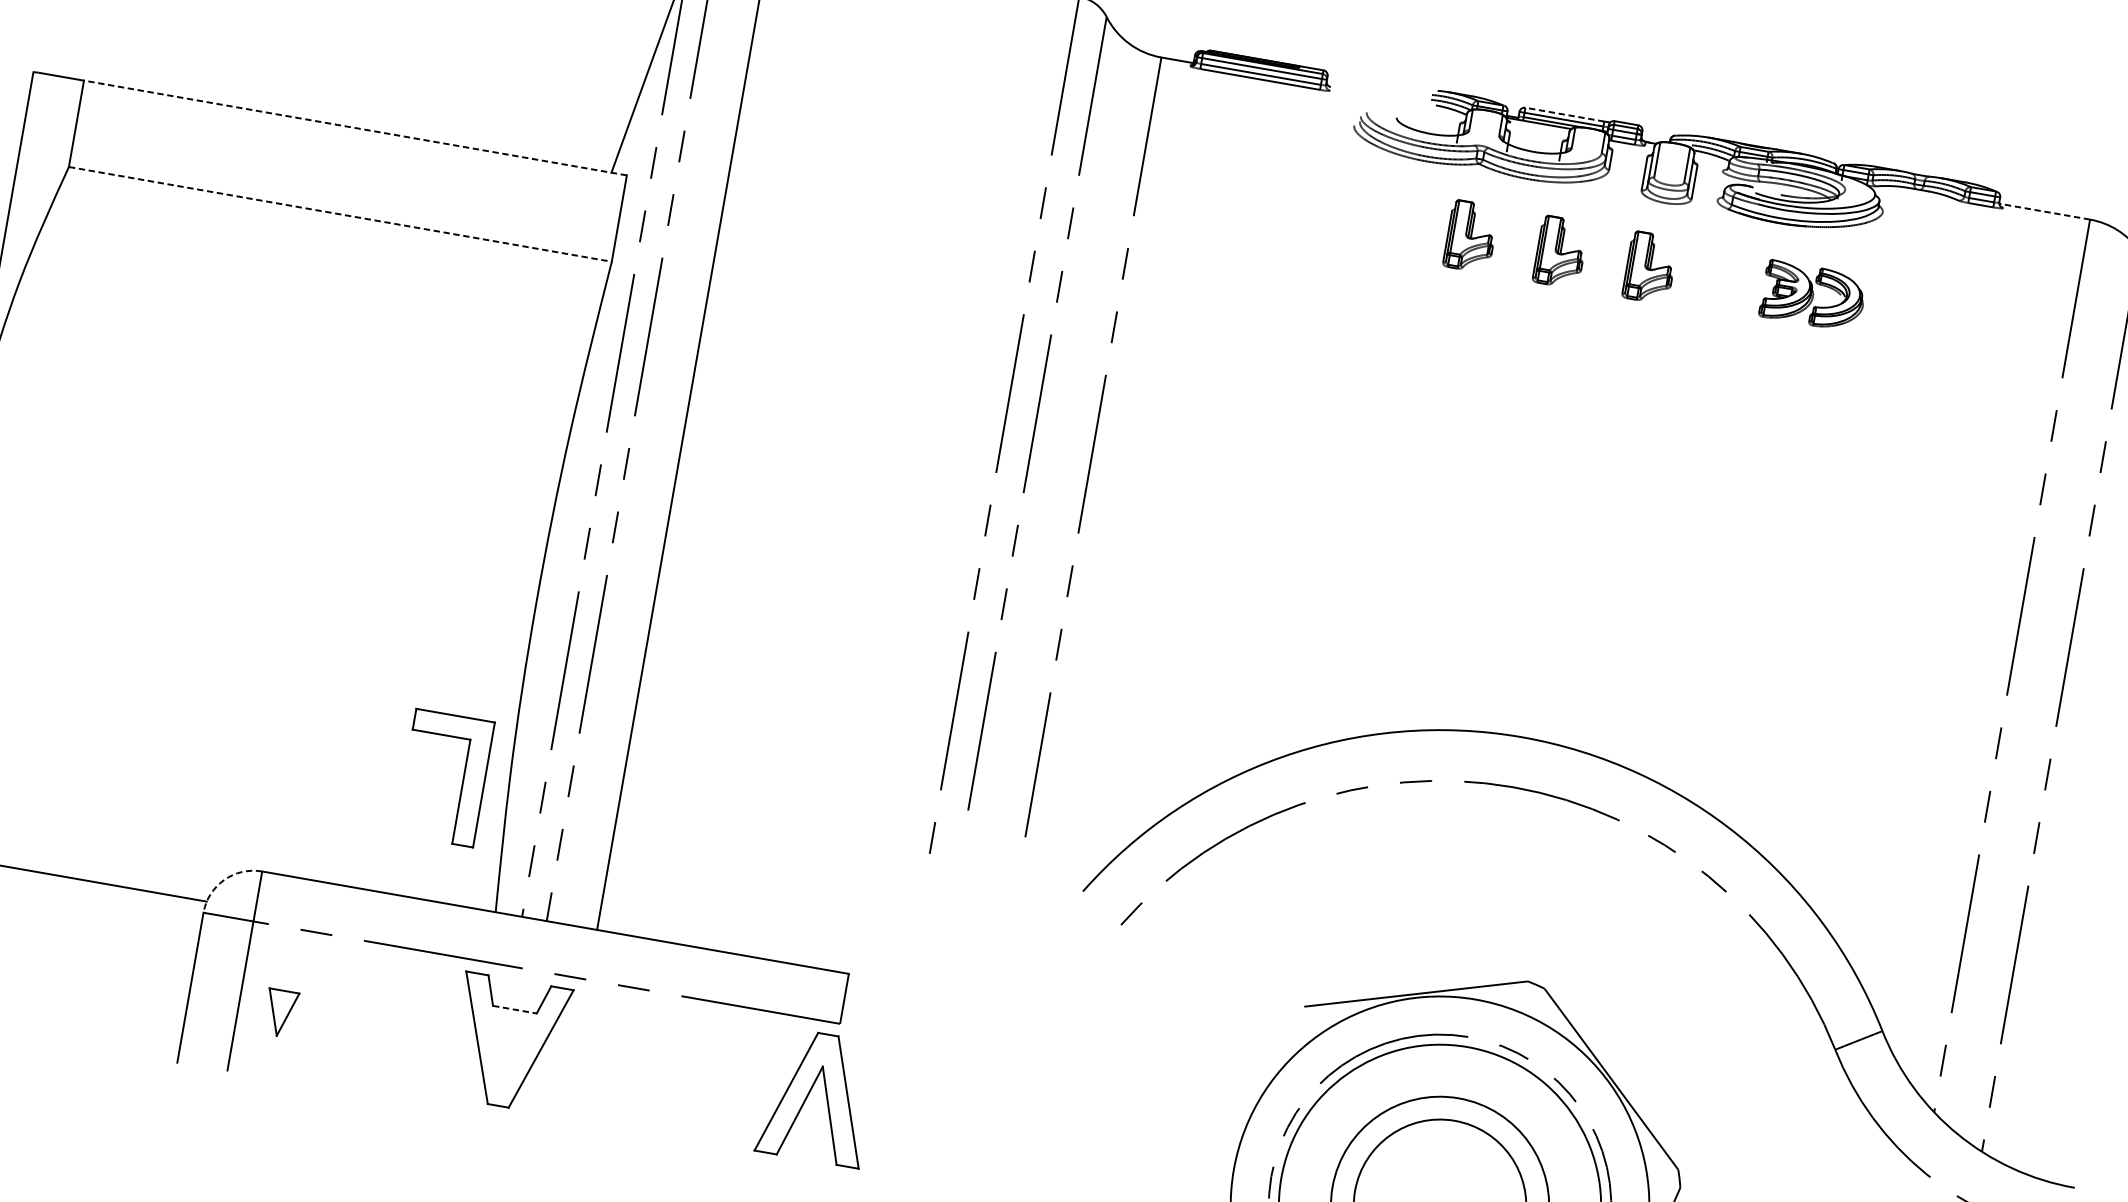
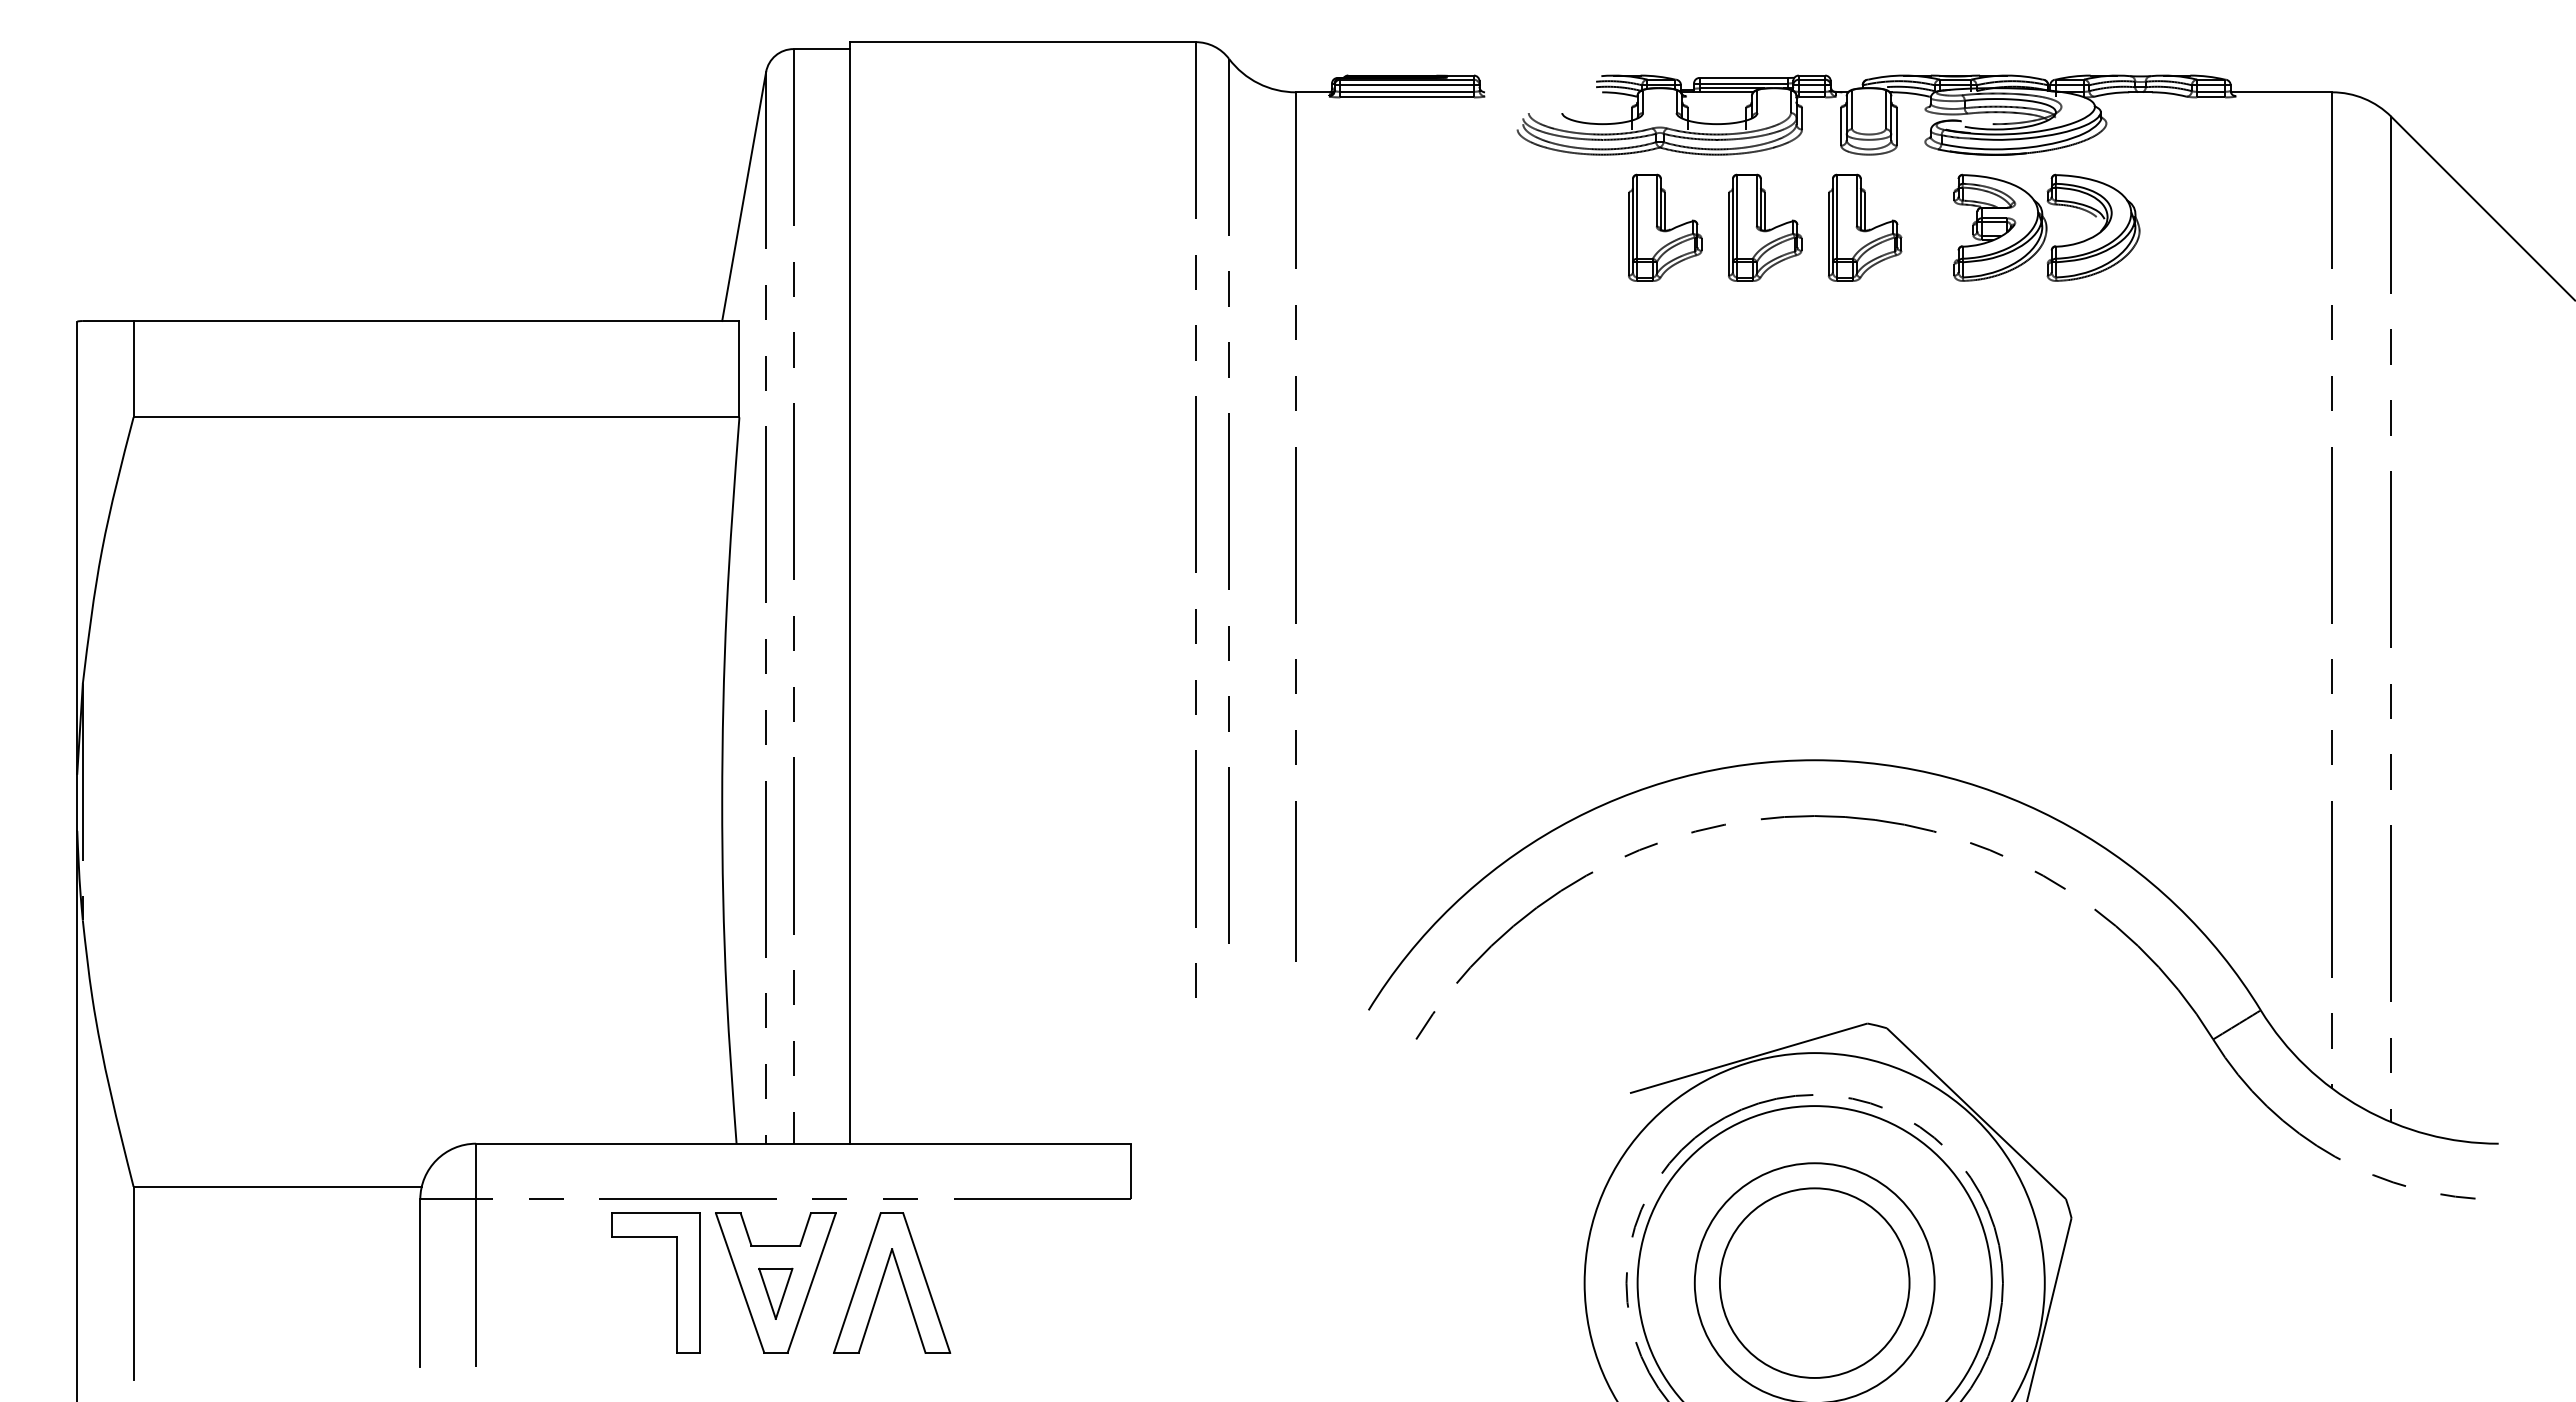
line: (1564, 114) -> (1743, 77), dashed -> solid
line: (355, 128) -> (436, 321), dashed -> solid
line: (2044, 211) -> (2281, 92), dashed -> solid
line: (340, 214) -> (436, 417), dashed -> solid
part: (1471, 236) -> (1665, 227), size x1.43
part: (1561, 252) -> (1765, 227), size x1.43
part: (1650, 267) -> (1865, 227), size x1.43
part: (1812, 296) -> (2046, 227), size x1.67
part: (463, 780) -> (676, 1282), moved
arc: (224, 880) -> (436, 1160), dashed -> solid
line: (515, 1009) -> (776, 1245), dashed -> solid
part: (280, 1012) -> (775, 1293), moved
part: (825, 1095) -> (900, 1279), moved

